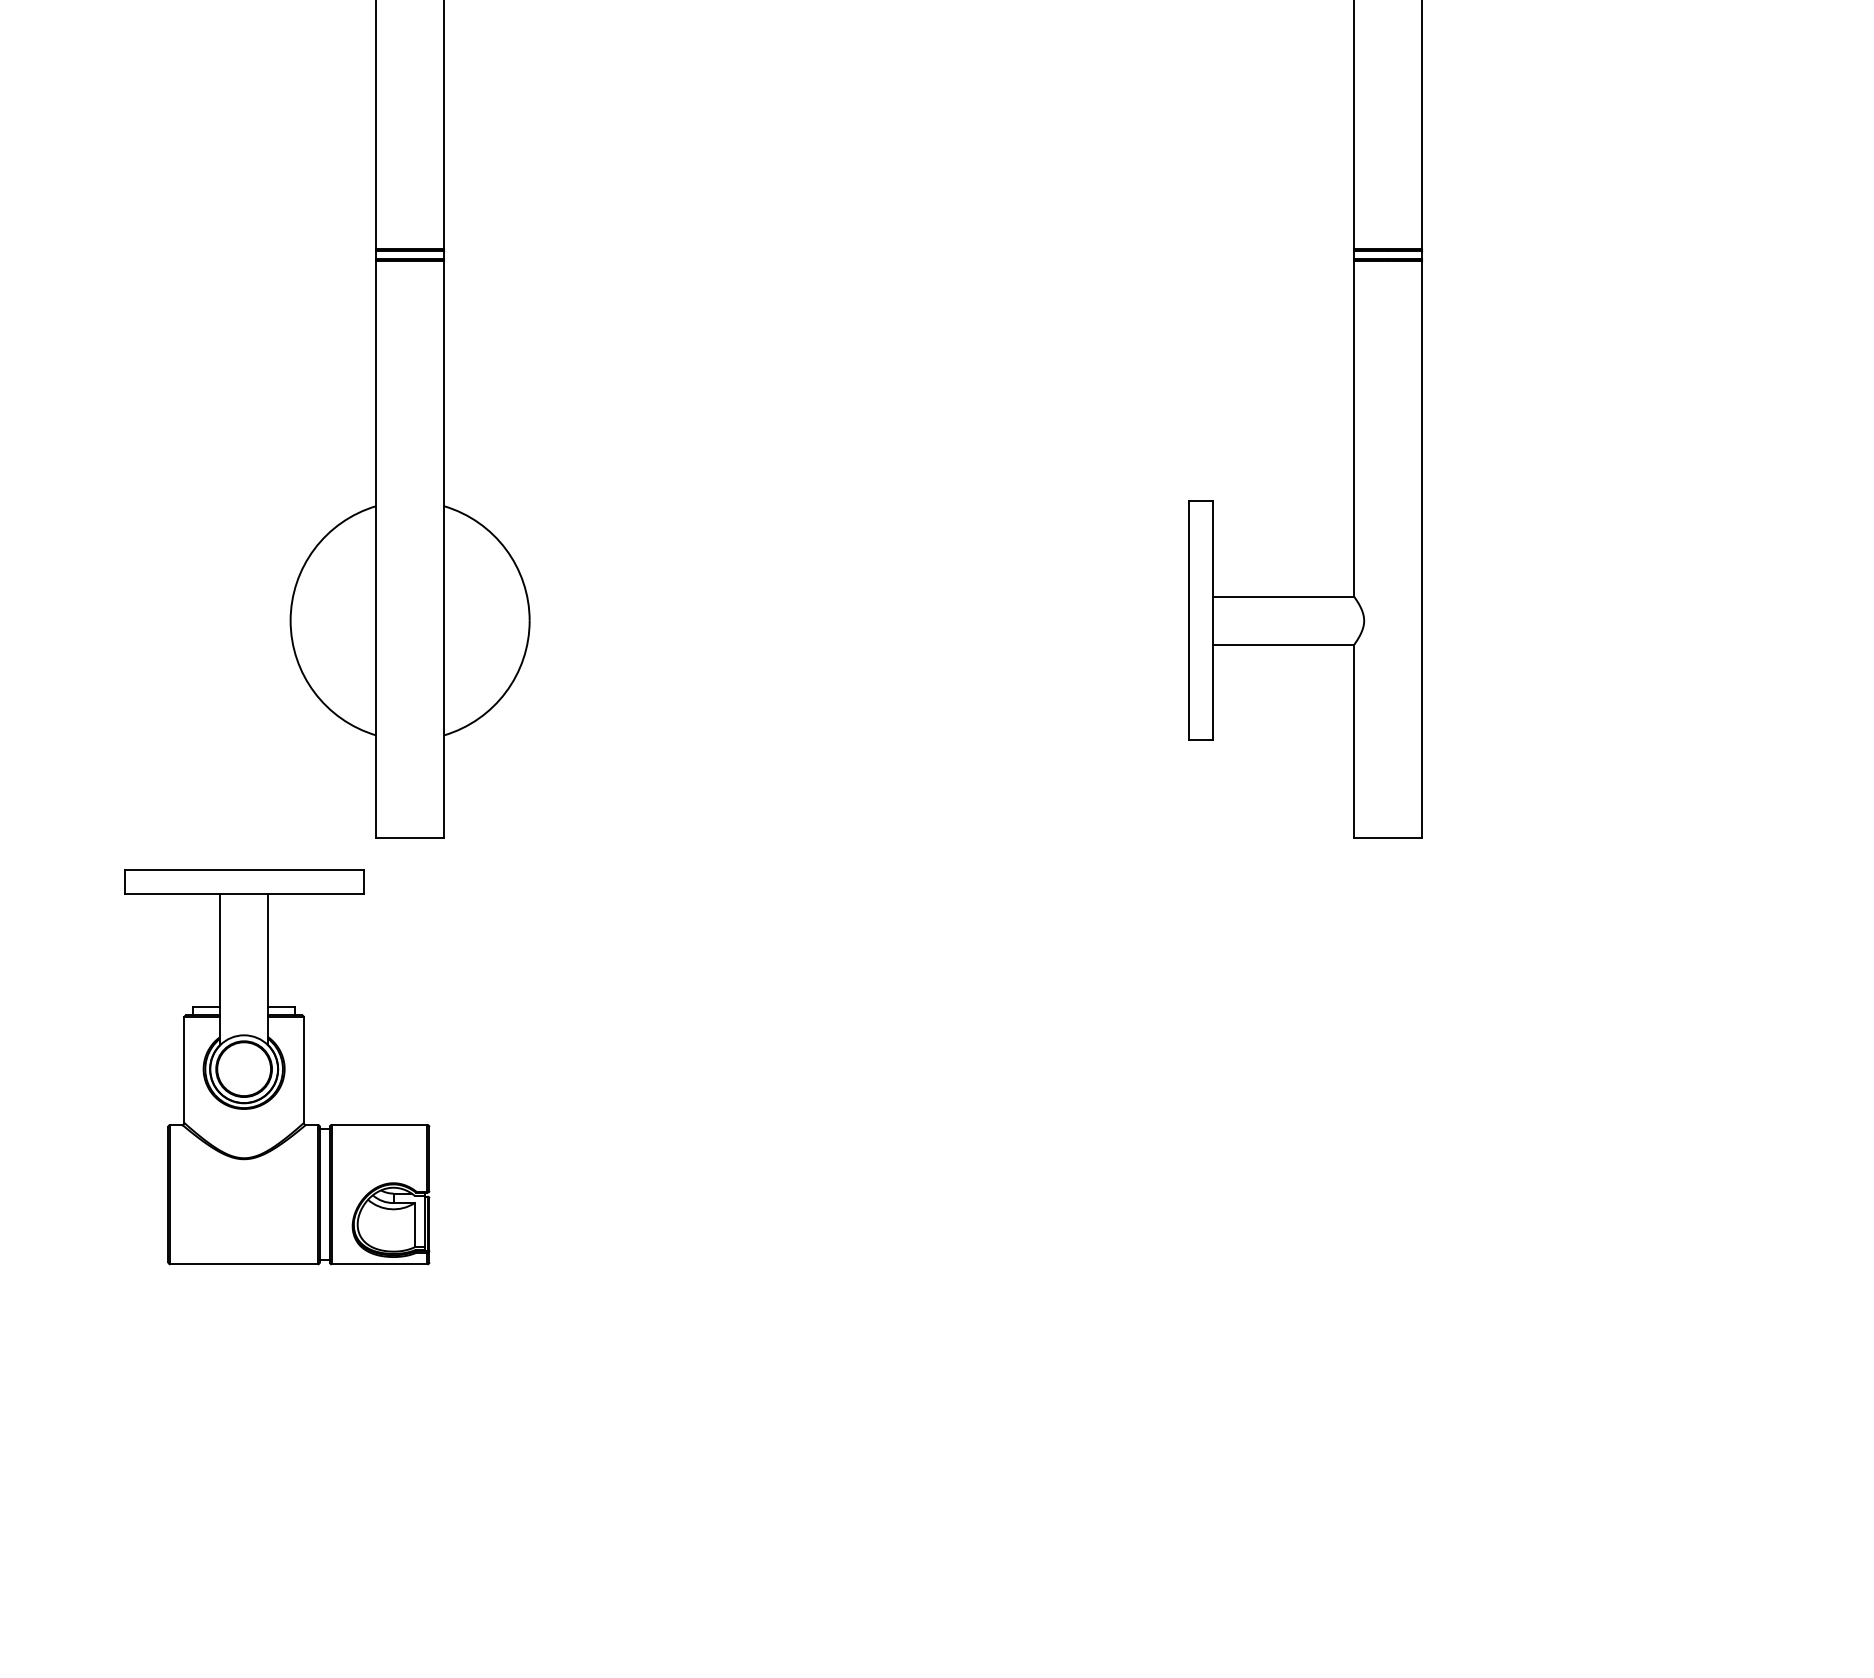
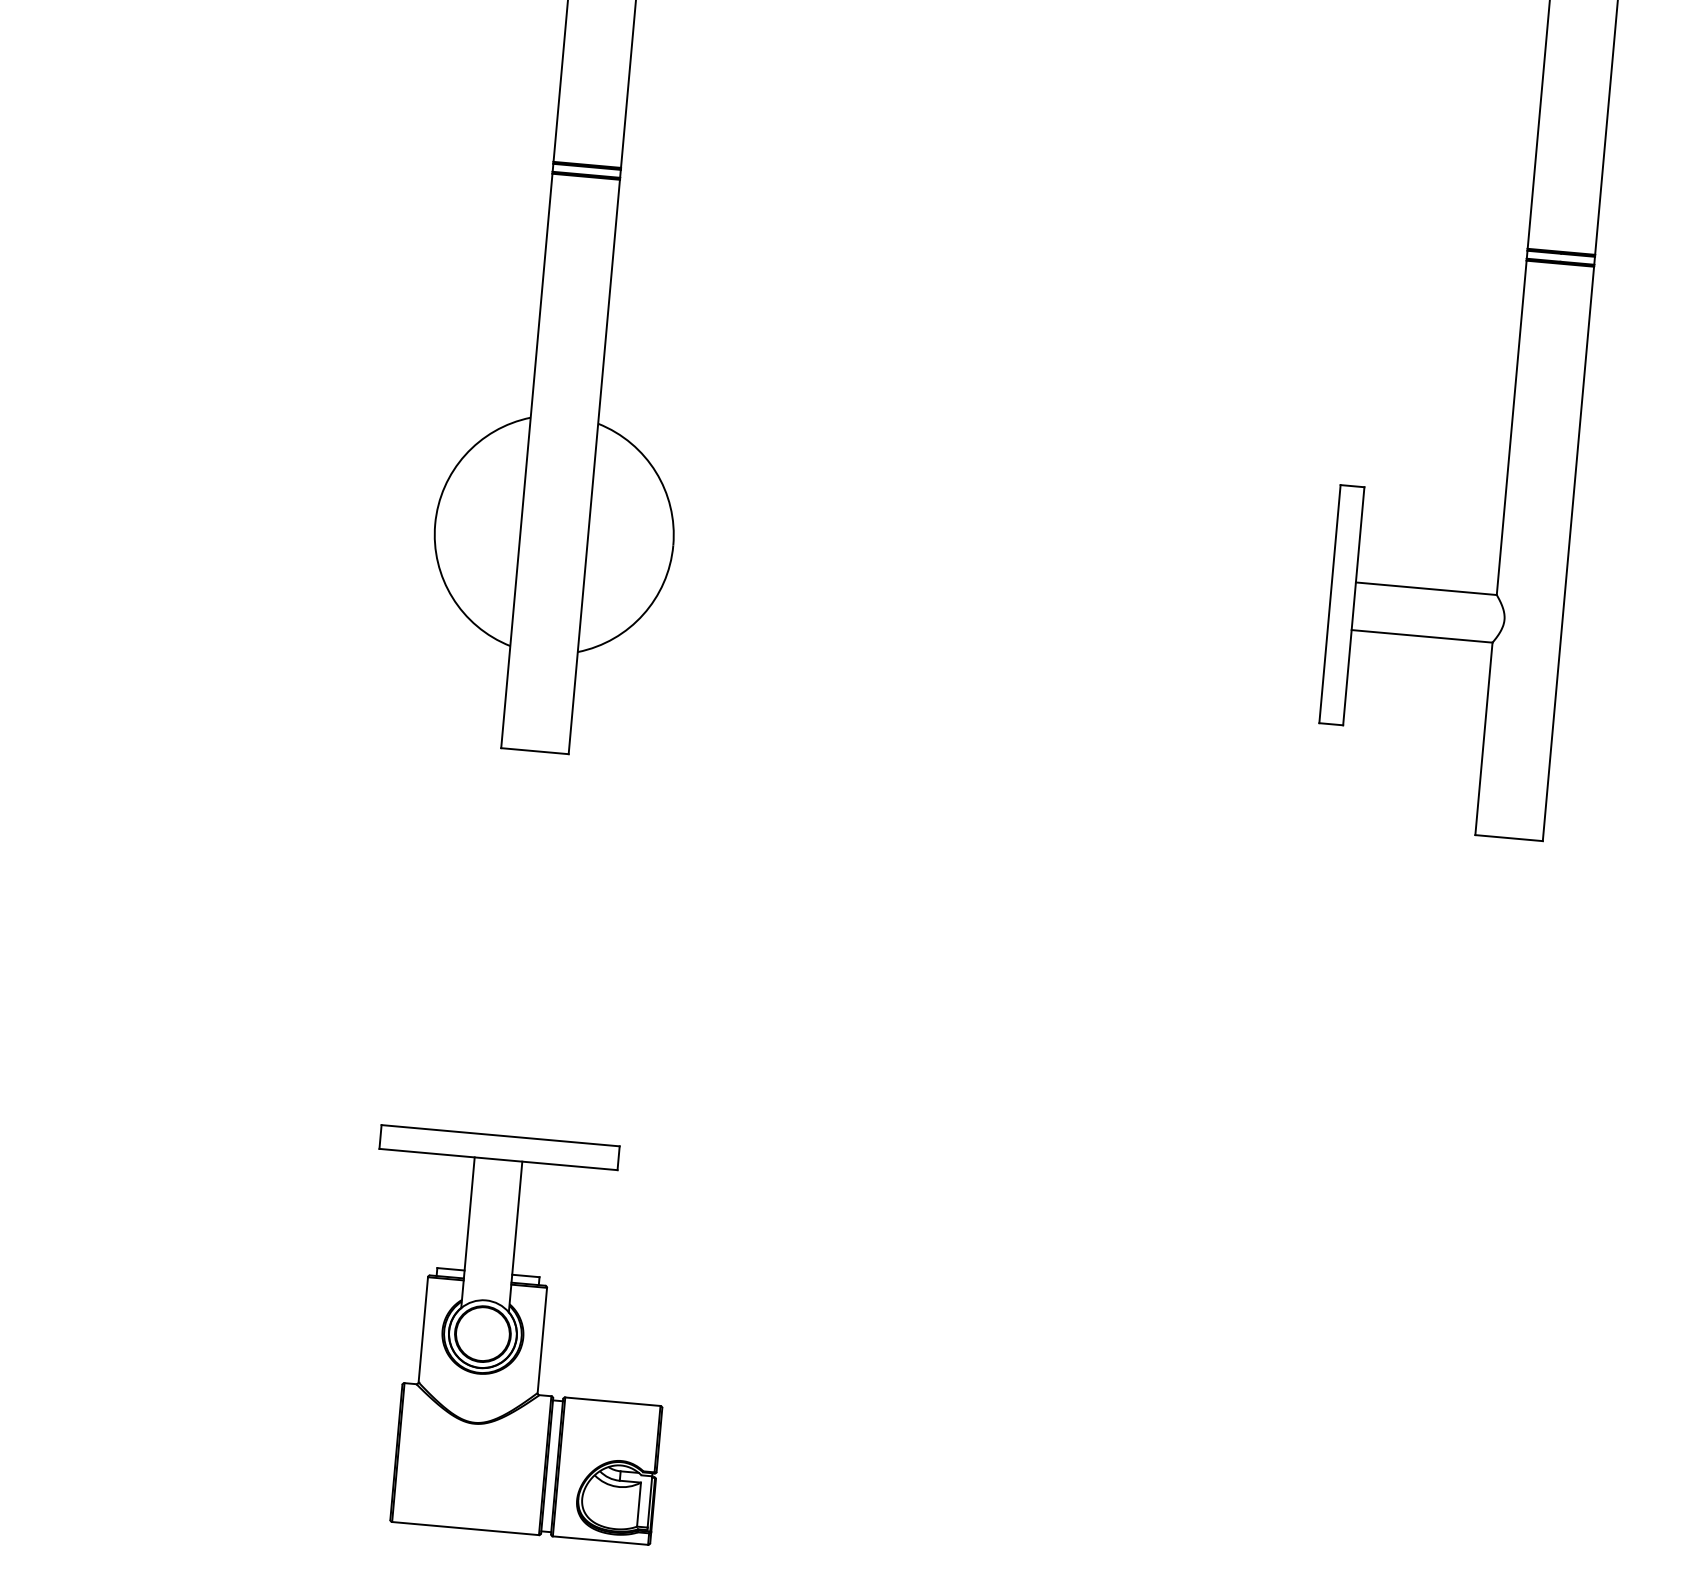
part: (277, 1067) -> (516, 1335), moved

